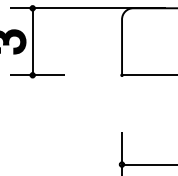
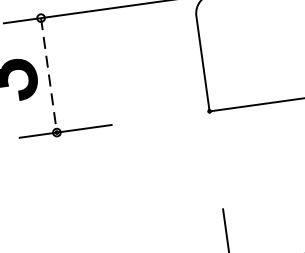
line: (32, 42) -> (48, 76), solid -> dashed

